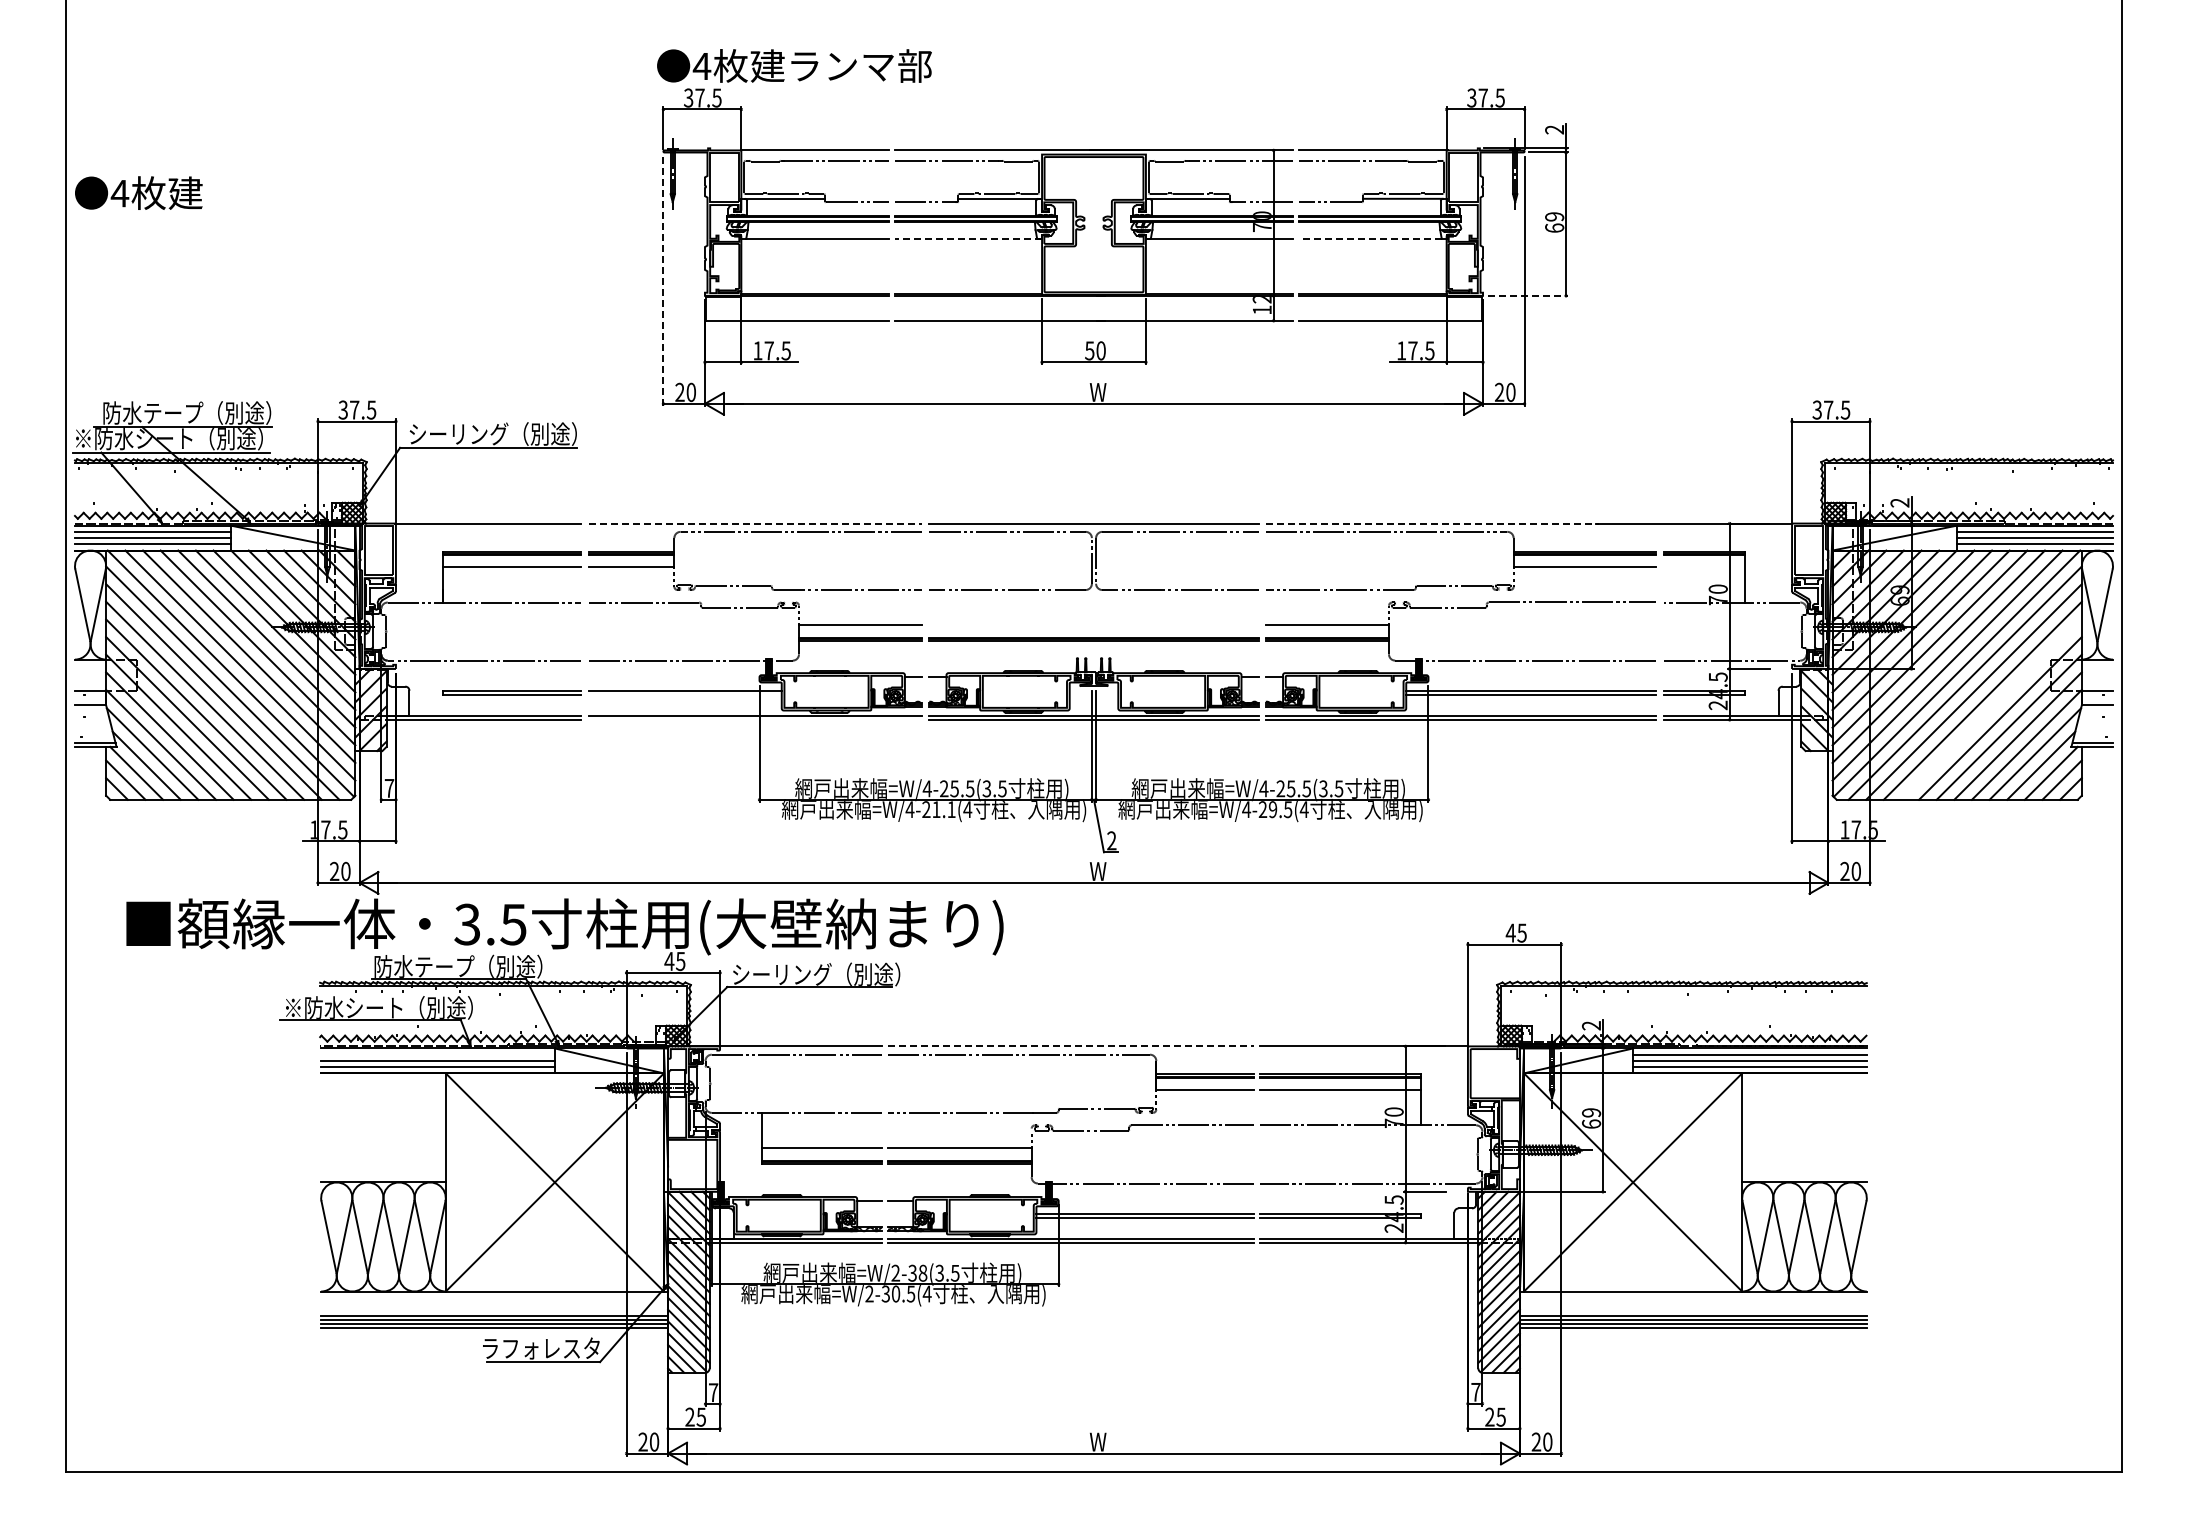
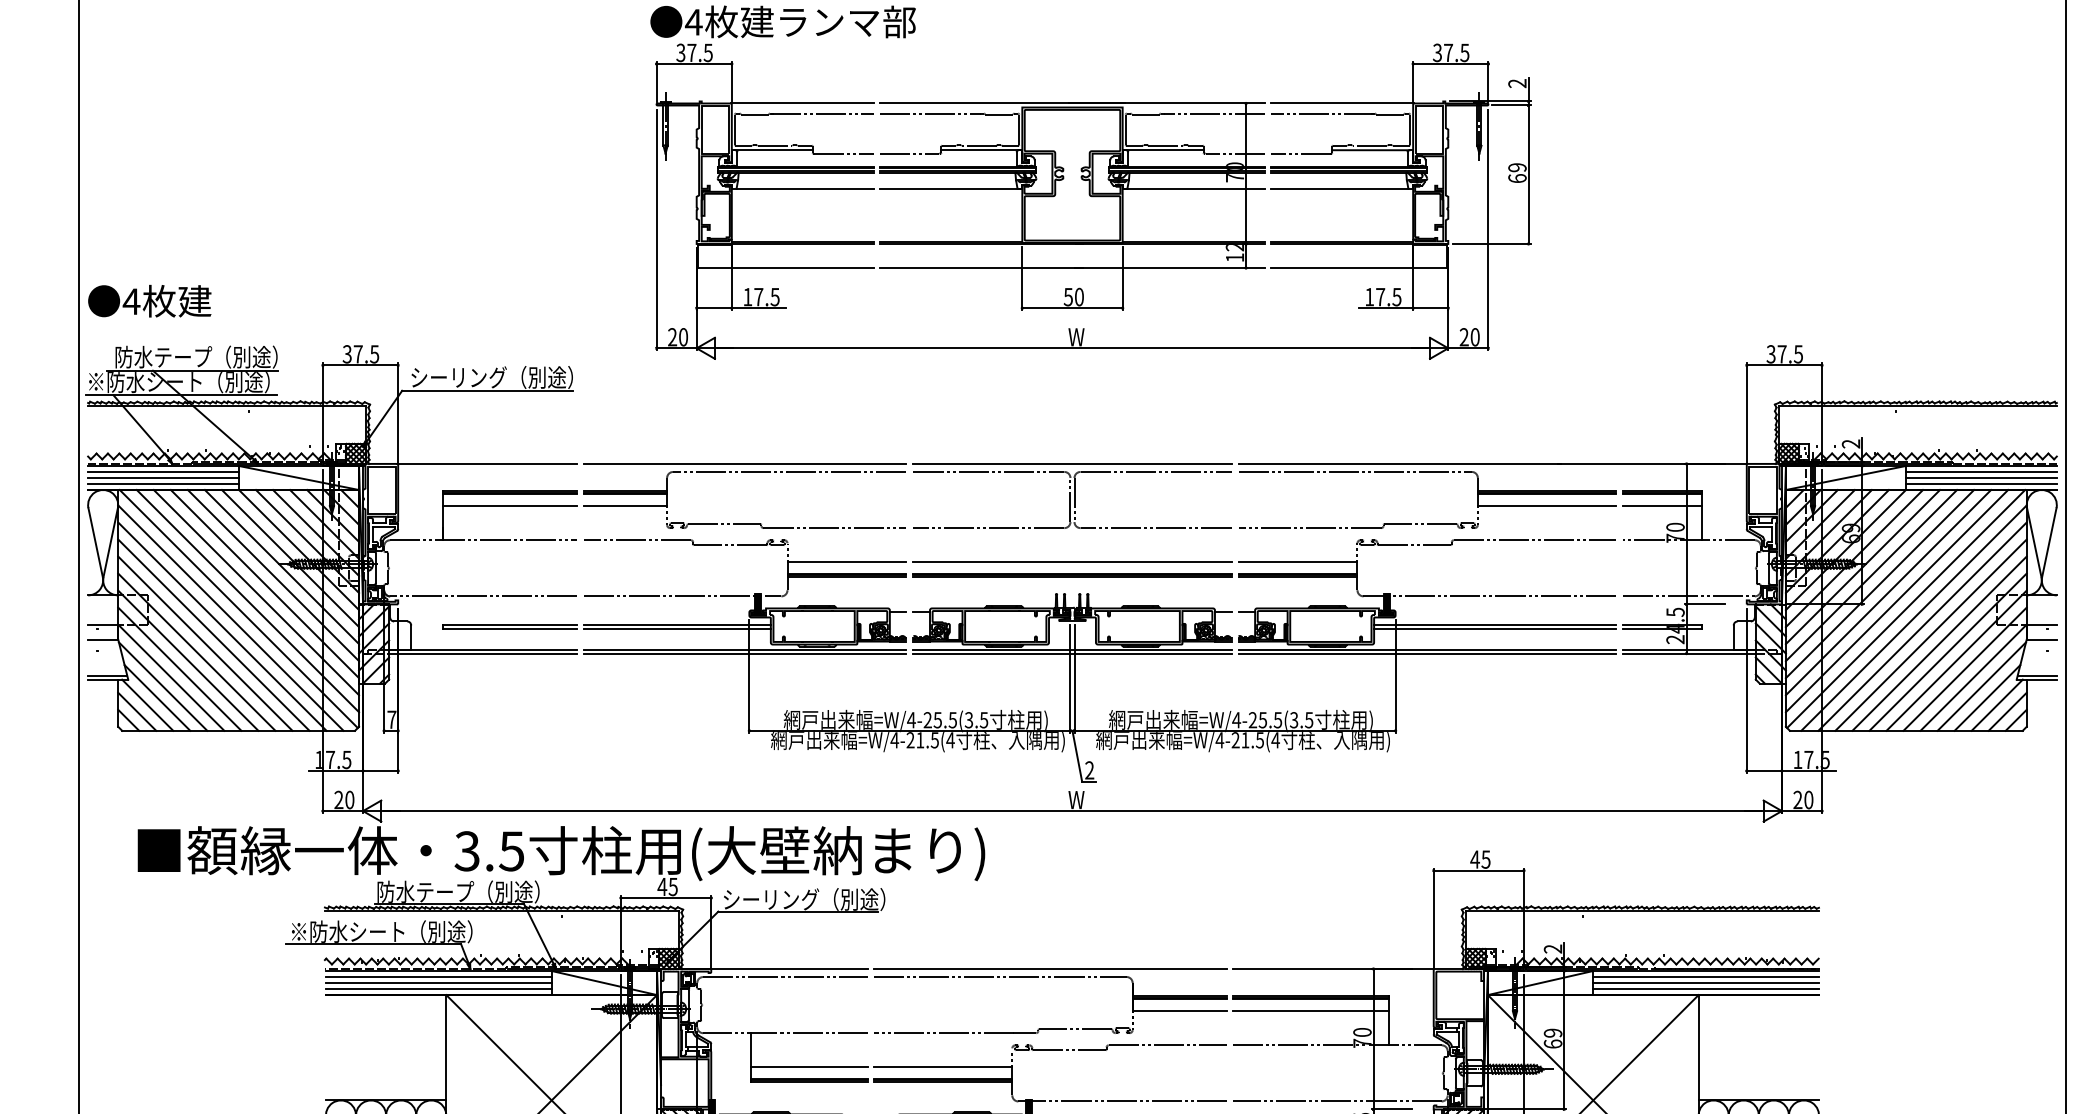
text: (138, 192) -> (149, 300), moved
line: (968, 238) -> (951, 188), dashed -> solid
line: (1370, 238) -> (1339, 188), dashed -> solid
line: (663, 281) -> (656, 230), dashed -> solid
line: (1528, 295) -> (1492, 243), dashed -> solid
line: (755, 523) -> (745, 463), dashed -> solid
line: (1432, 523) -> (1399, 463), dashed -> solid
line: (1704, 567) -> (1662, 506), added
line: (1093, 625) -> (1072, 562), added
line: (684, 694) -> (676, 629), added
line: (1991, 709) -> (1939, 643), added
line: (755, 719) -> (745, 653), added
text: (951, 809) -> (934, 740), =W/4-21.1(4 -> =W/4-21.5(4
text: (1272, 809) -> (1244, 740), =W/4-29.5(4 -> =W/4-21.5(4
line: (1071, 1046) -> (1050, 969), dashed -> solid
line: (437, 1054) -> (438, 976), added

